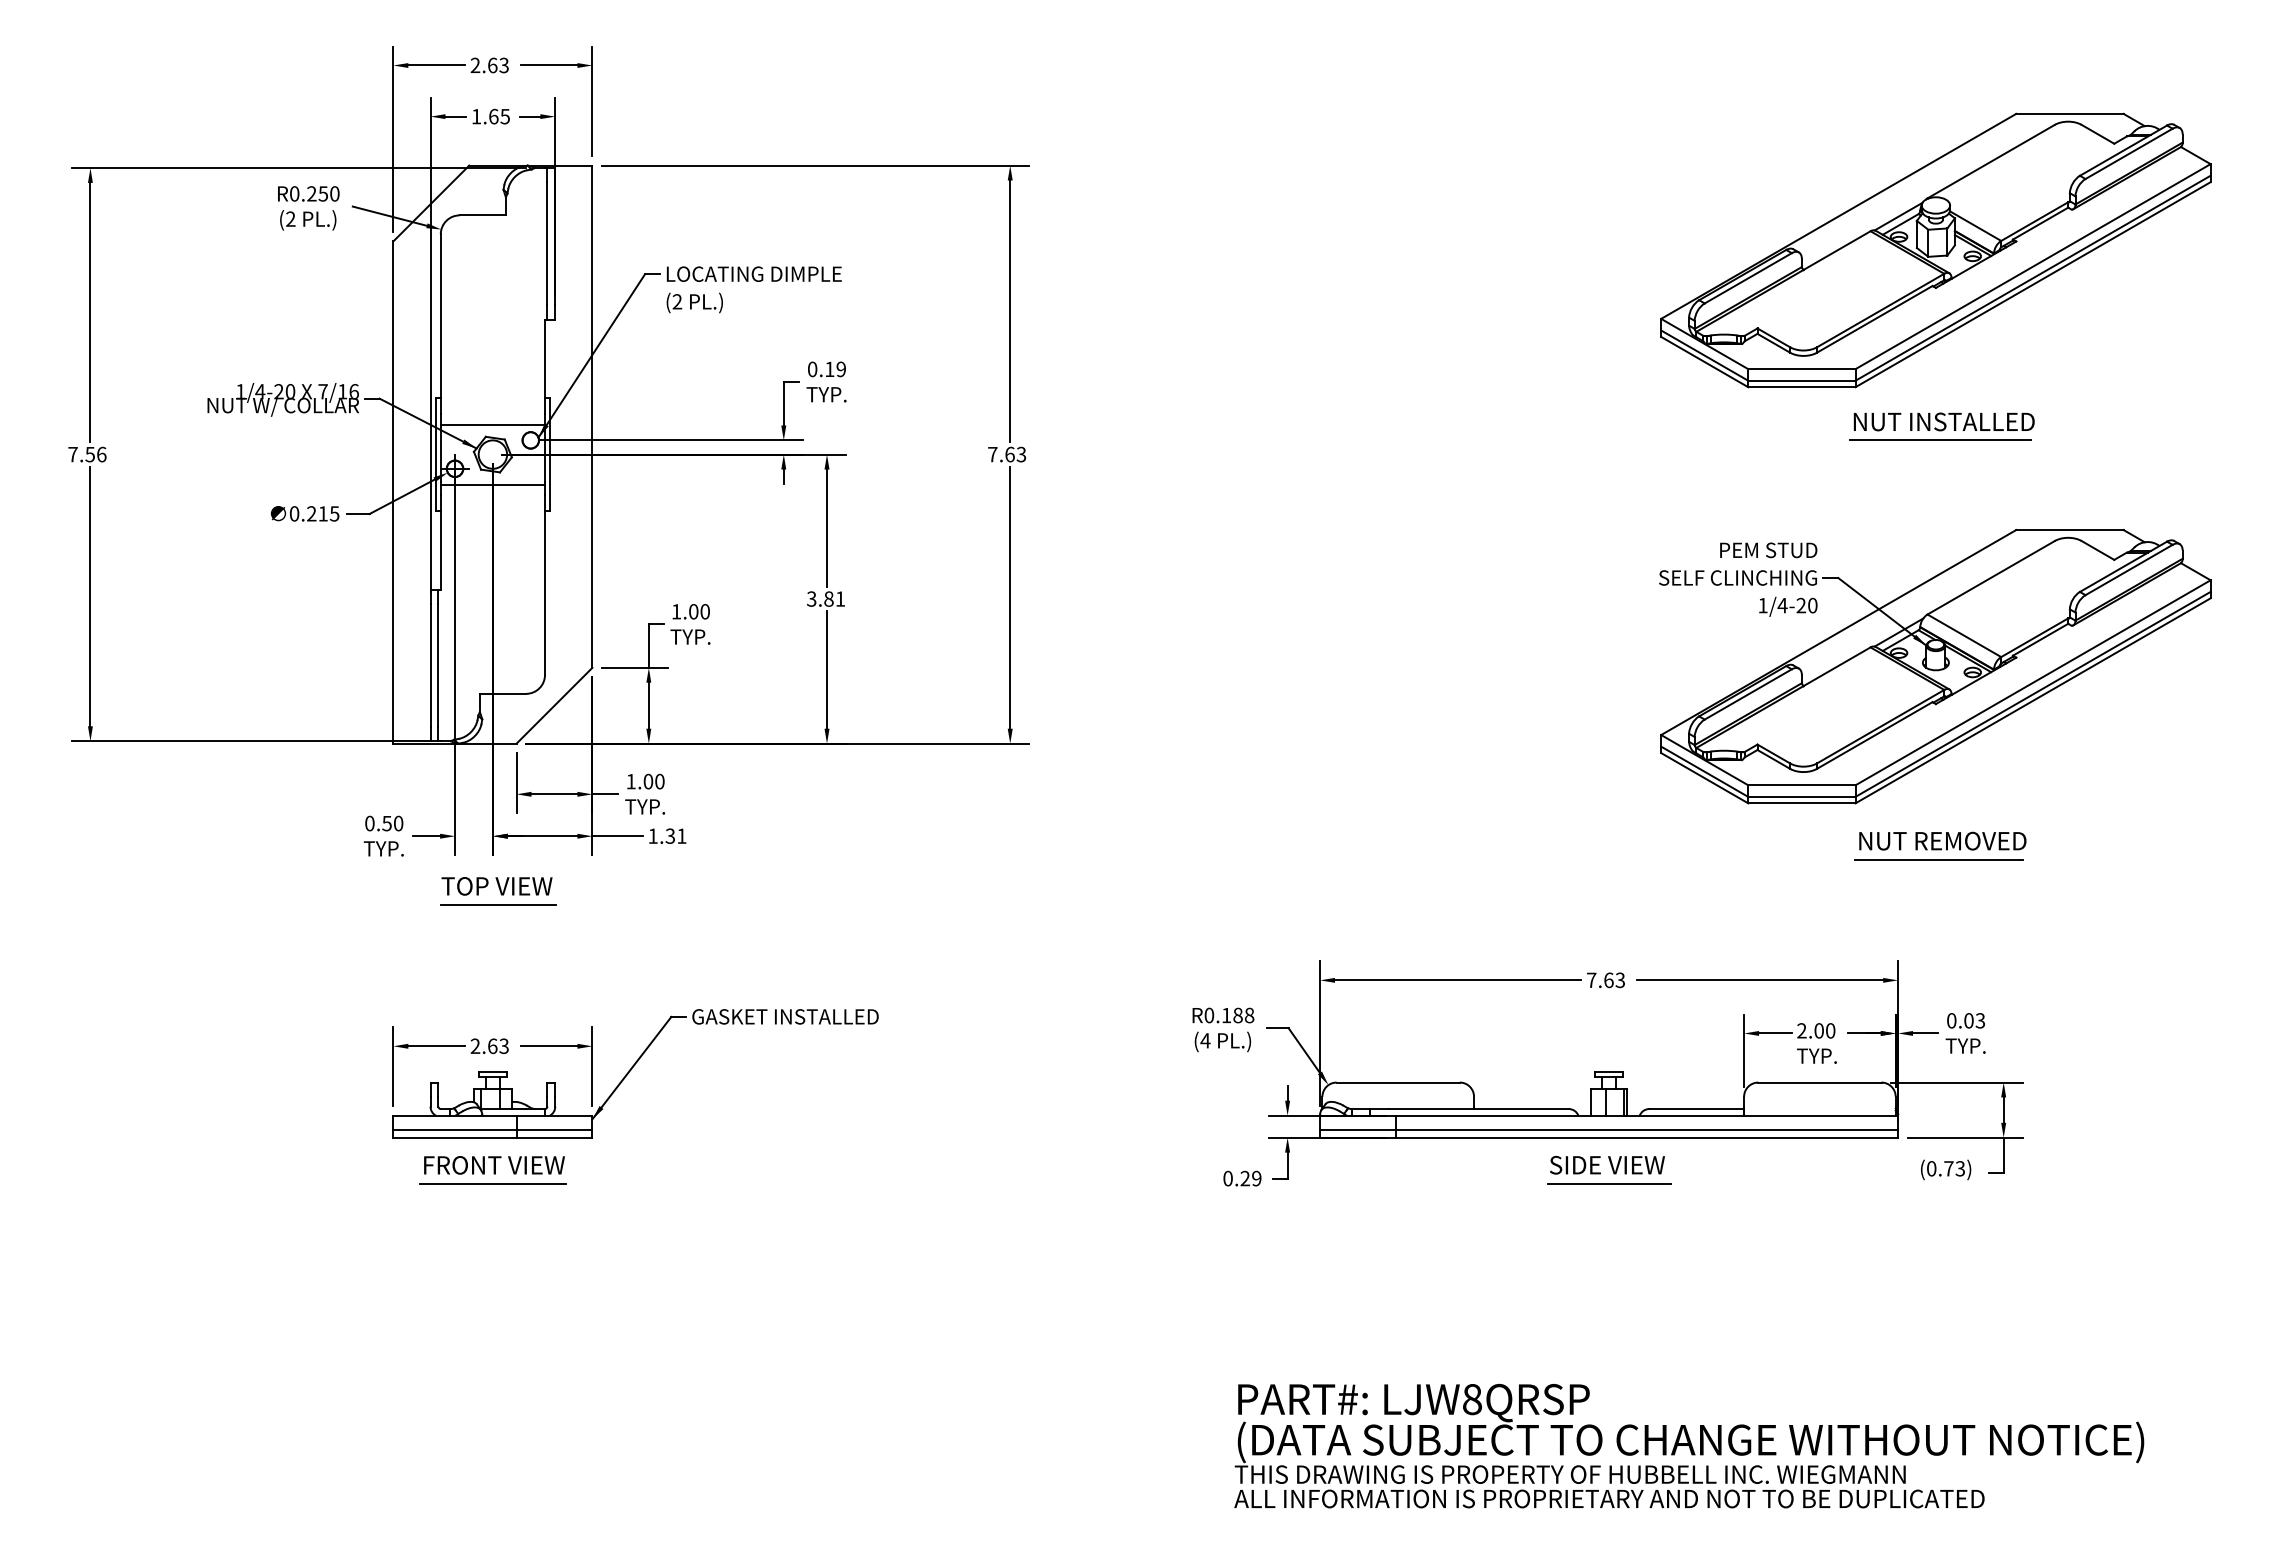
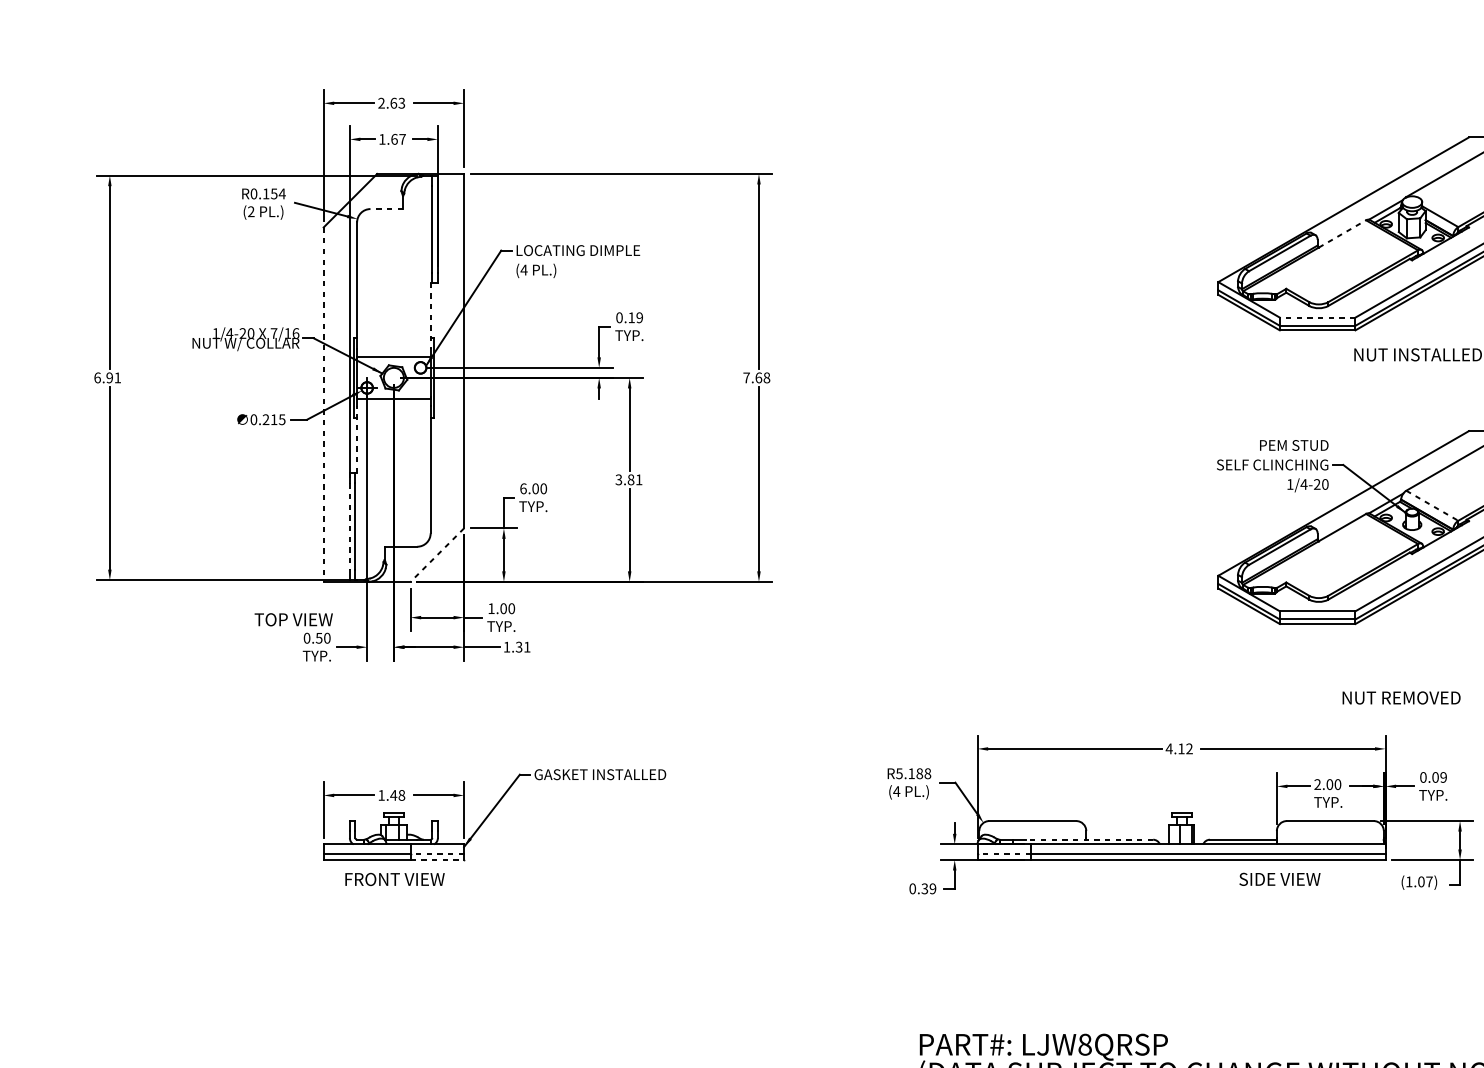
text: (504, 116) -> (402, 139), 1.65 -> 1.67
text: (323, 193) -> (274, 193), R0.250 -> R0.154
line: (482, 215) -> (386, 209), solid -> dashed
line: (1837, 250) -> (1342, 233), solid -> dashed
text: (677, 301) -> (524, 269), (2 -> (4
line: (545, 367) -> (431, 316), solid -> dashed
line: (1801, 369) -> (1317, 317), solid -> dashed
line: (1939, 440) -> (1414, 367), removed
text: (87, 454) -> (107, 377), 7.56 -> 6.91
text: (1021, 454) -> (766, 377), 7.63 -> 7.68
line: (393, 493) -> (323, 405), solid -> dashed
line: (440, 541) -> (356, 439), solid -> dashed
text: (676, 611) -> (523, 488), 1.00 -> 6.00
line: (1964, 635) -> (1432, 505), solid -> dashed
line: (430, 665) -> (349, 526), solid -> dashed
line: (554, 705) -> (437, 554), solid -> dashed
text: (1942, 840) -> (1401, 697), moved
line: (1938, 859) -> (1414, 663), removed
text: (496, 886) -> (293, 619), moved
line: (497, 904) -> (397, 695), removed
text: (1605, 980) -> (1179, 749), 7.63 -> 4.12
text: (1209, 1015) -> (899, 773), R0.188 -> R5.188
text: (1980, 1020) -> (1443, 777), 0.03 -> 0.09
text: (489, 1046) -> (391, 795), 2.63 -> 1.48
line: (1478, 1109) -> (1089, 840), solid -> dashed
line: (554, 1129) -> (437, 854), solid -> dashed
line: (1357, 1129) -> (1004, 854), solid -> dashed
line: (554, 1137) -> (437, 859), solid -> dashed
text: (1607, 1164) -> (1279, 878), moved
text: (1946, 1168) -> (1419, 881), (0.73) -> (1.07)
text: (1245, 1178) -> (925, 888), 0.29 -> 0.39
line: (492, 1183) -> (393, 892), removed
line: (1608, 1183) -> (1181, 892), removed

